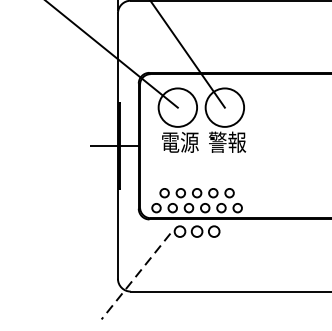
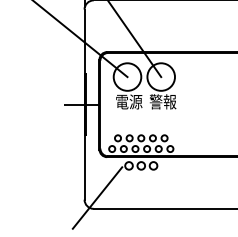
line: (135, 277) -> (97, 198), dashed -> solid

